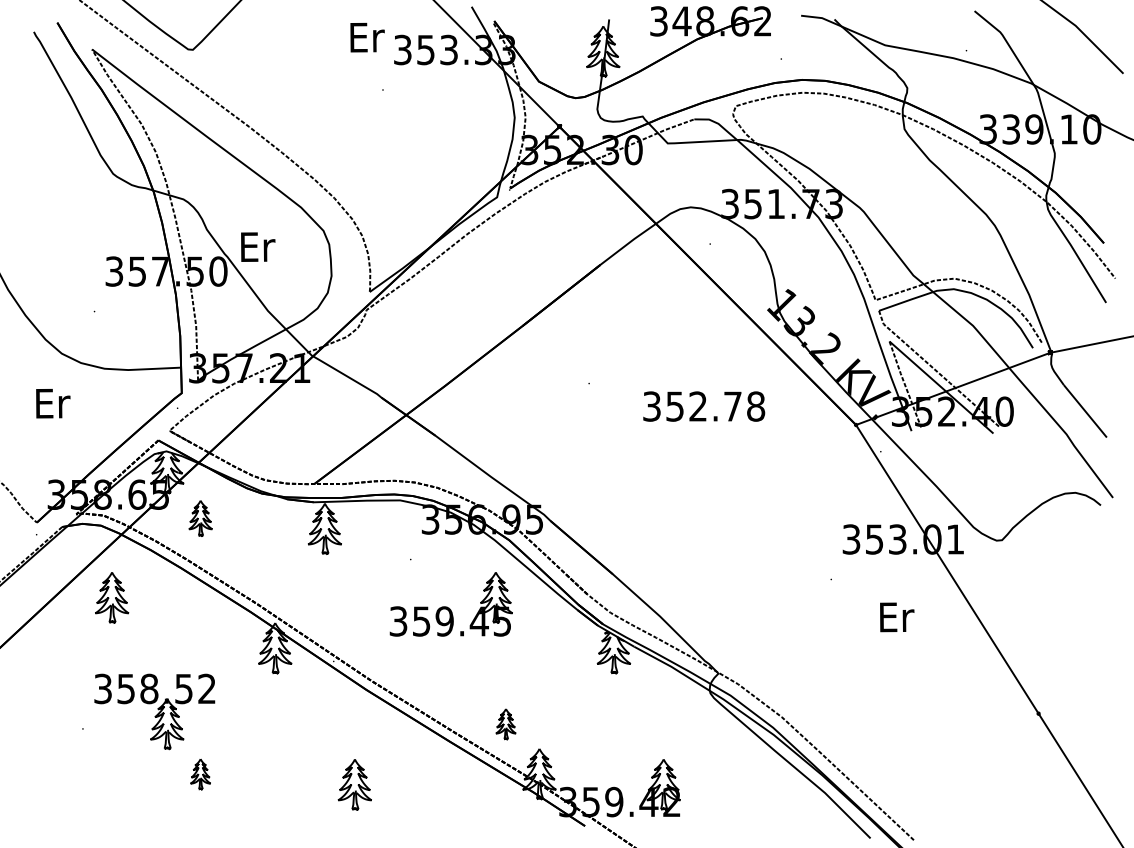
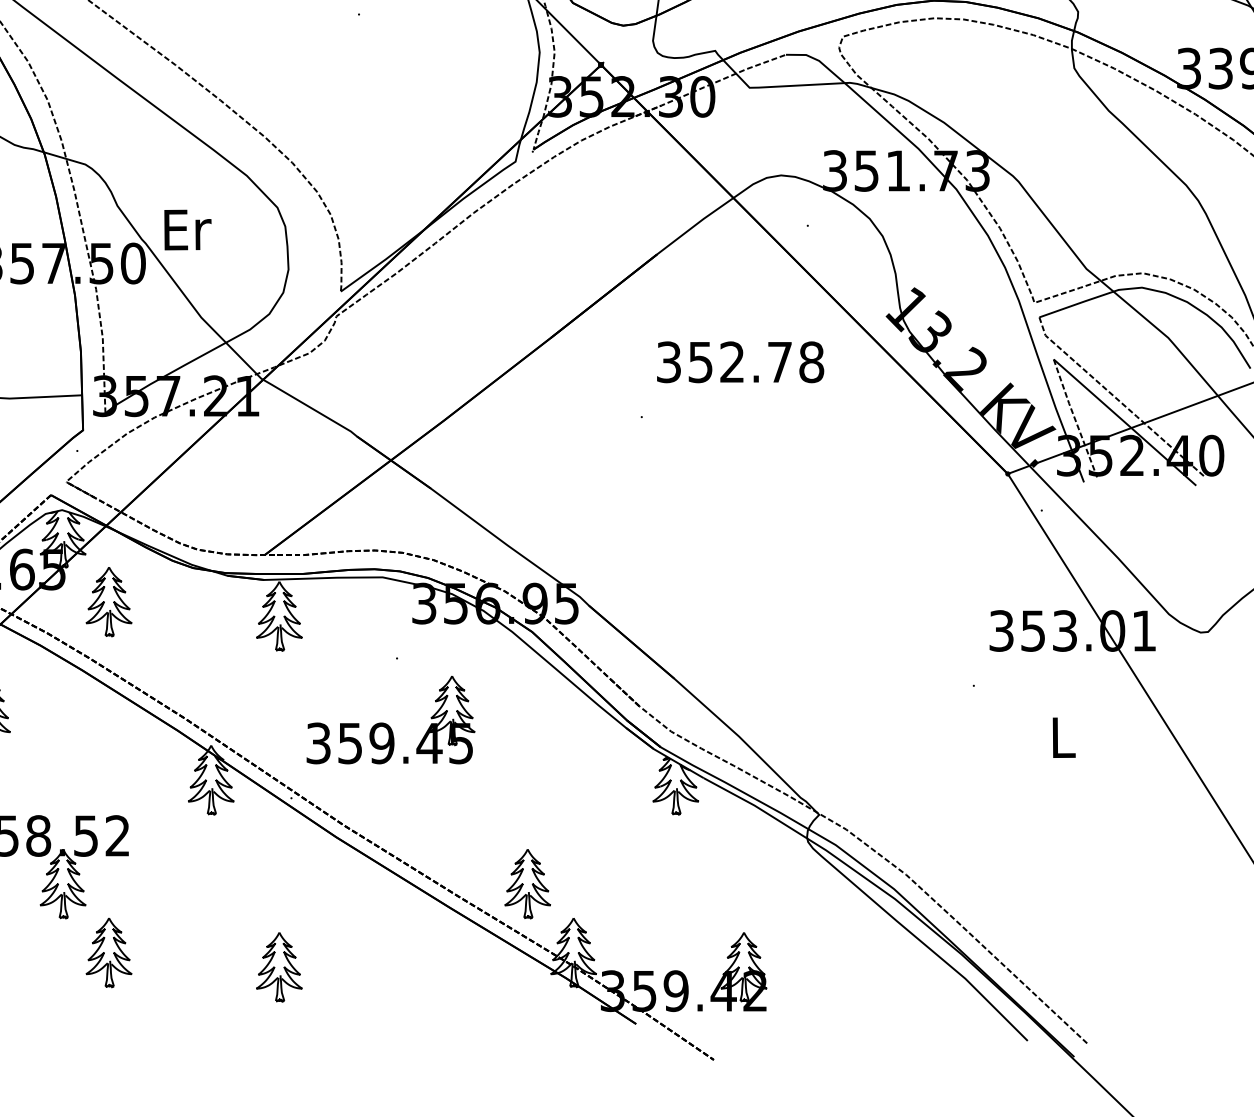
text: (704, 406) -> (740, 362), moved
part: (200, 518) -> (108, 602), size x1.43
part: (450, 604) -> (389, 720), moved
text: (897, 617) -> (1064, 737), Er -> L
part: (505, 724) -> (527, 884), size x1.67
part: (200, 774) -> (108, 953), size x1.67
part: (354, 784) -> (278, 967), moved

